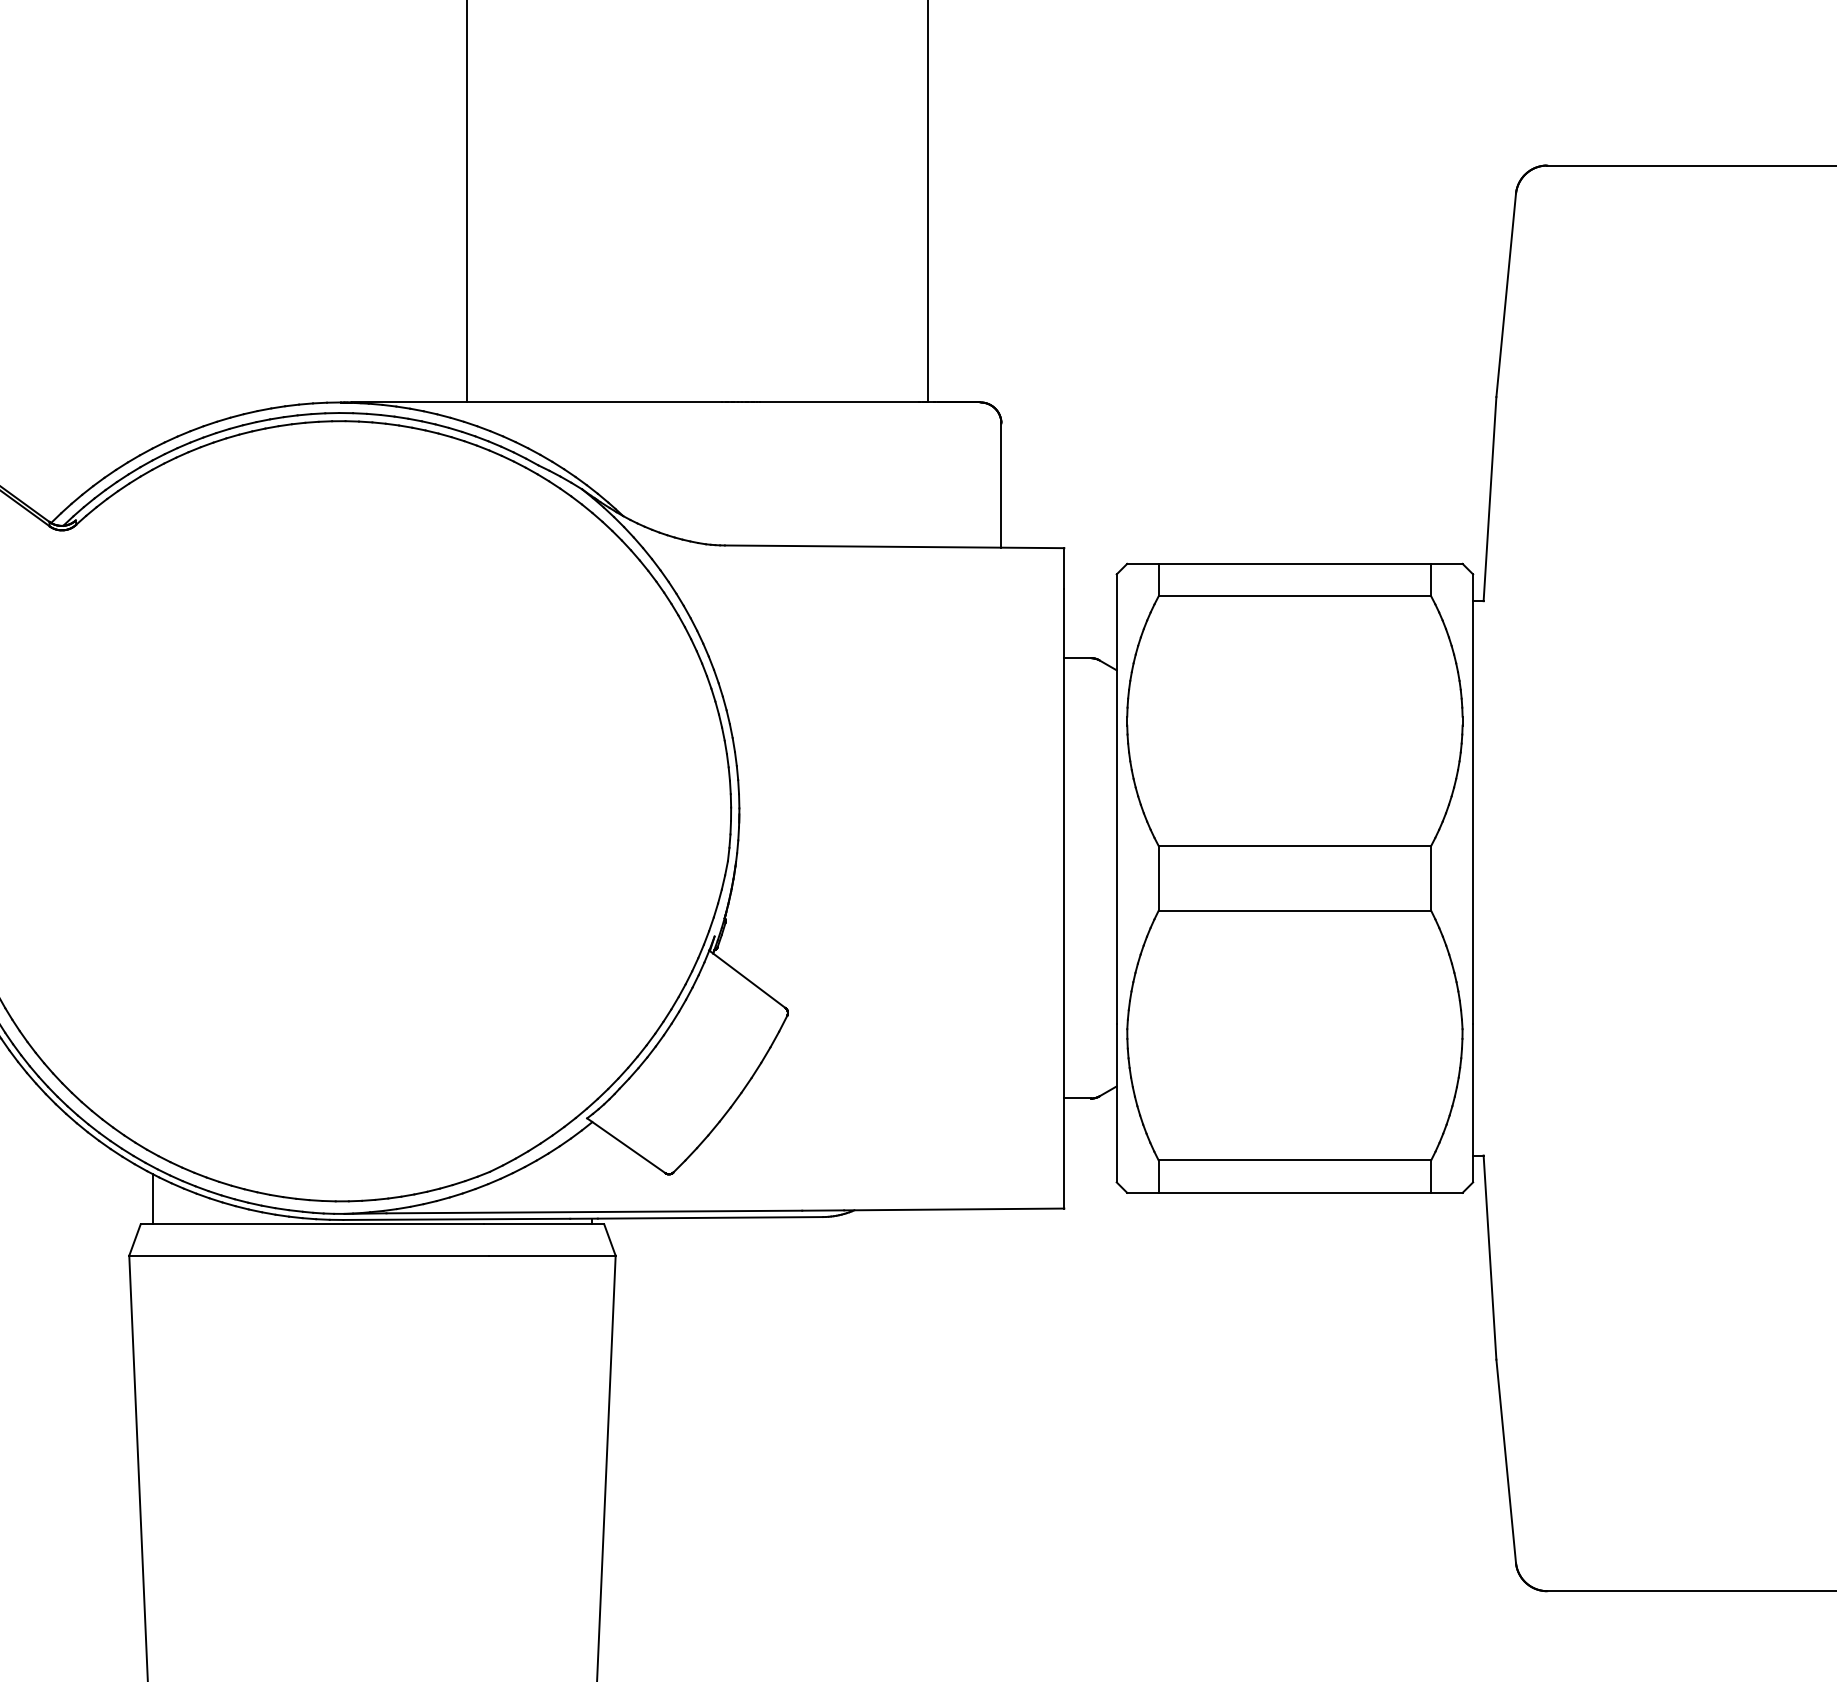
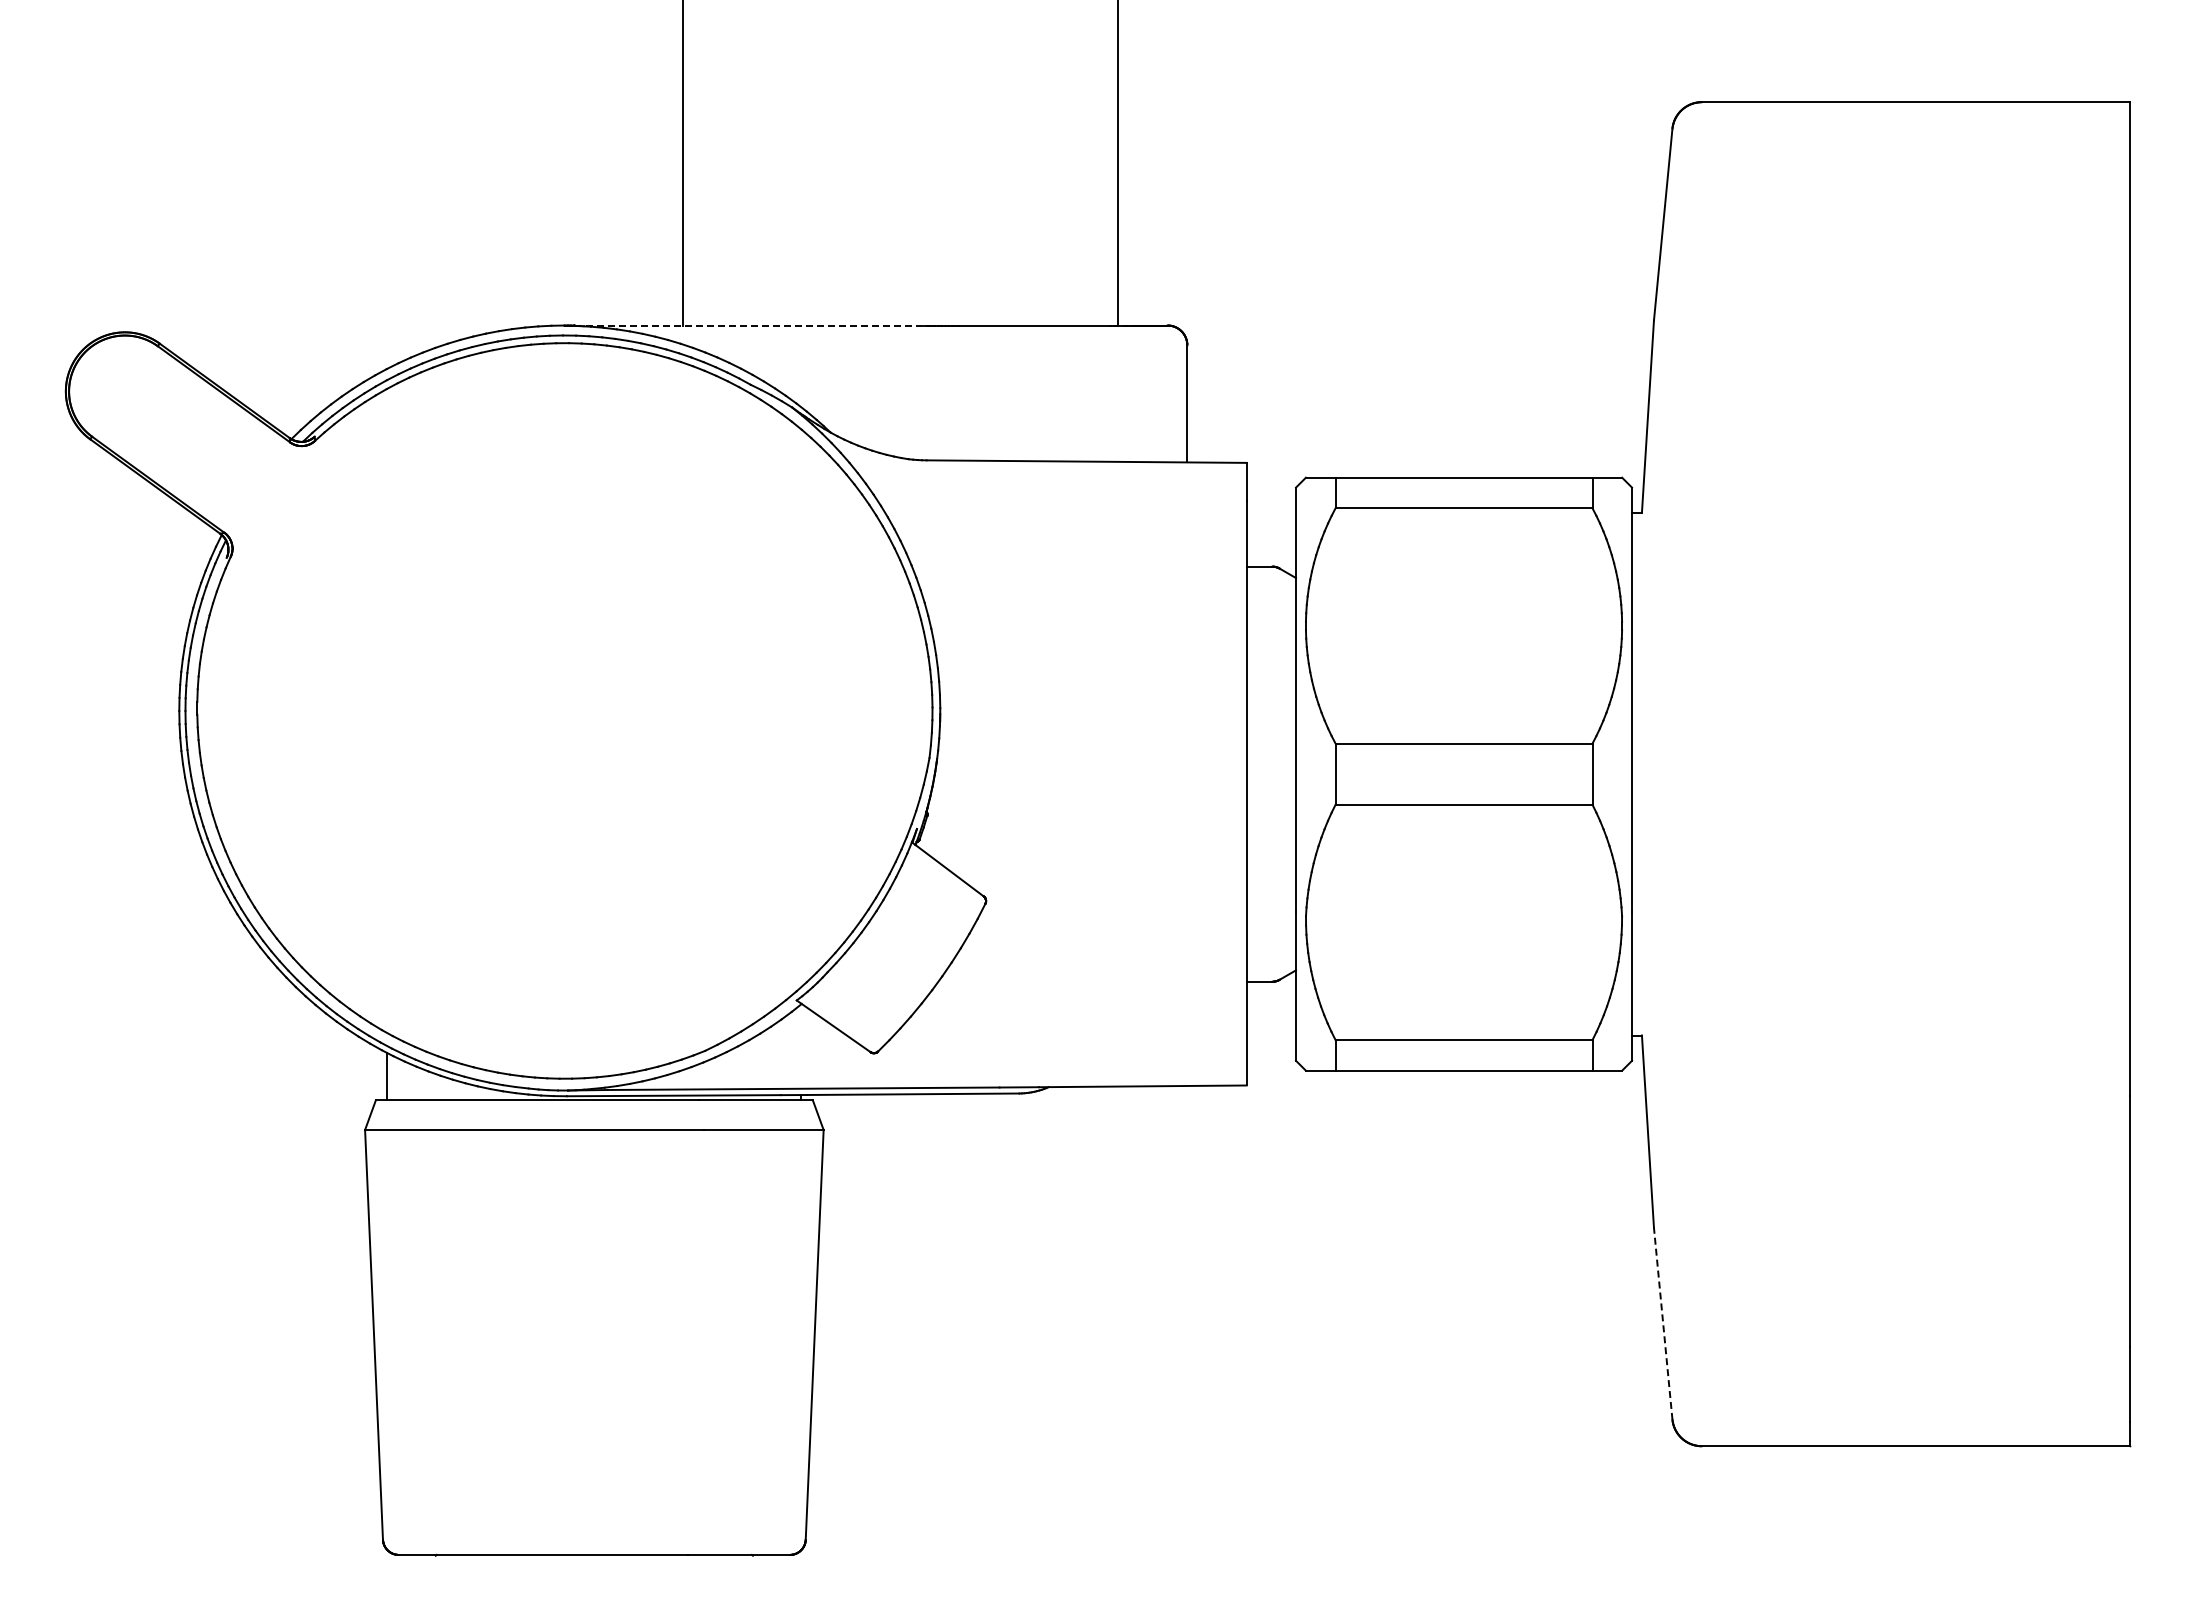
line: (537, 402) -> (749, 325), solid -> dashed
line: (1506, 1461) -> (1663, 1323), solid -> dashed

